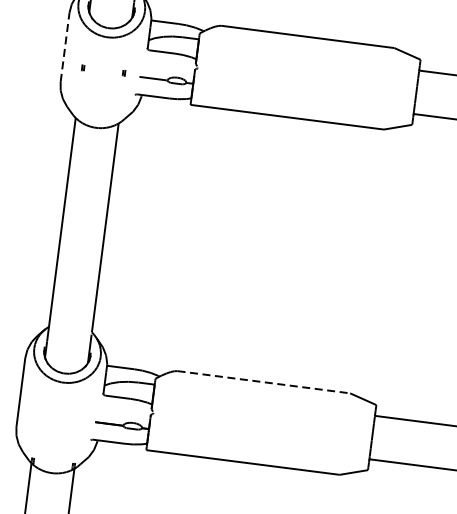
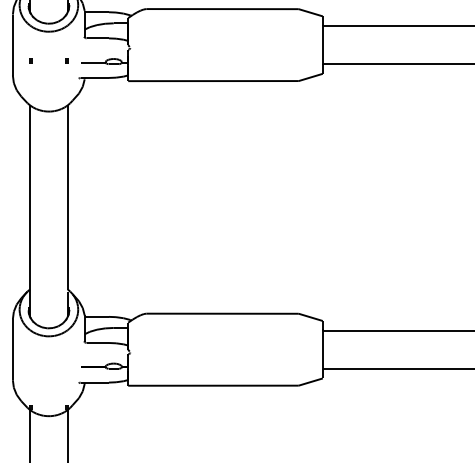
line: (64, 46) -> (12, 44), dashed -> solid
line: (264, 382) -> (223, 313), dashed -> solid

